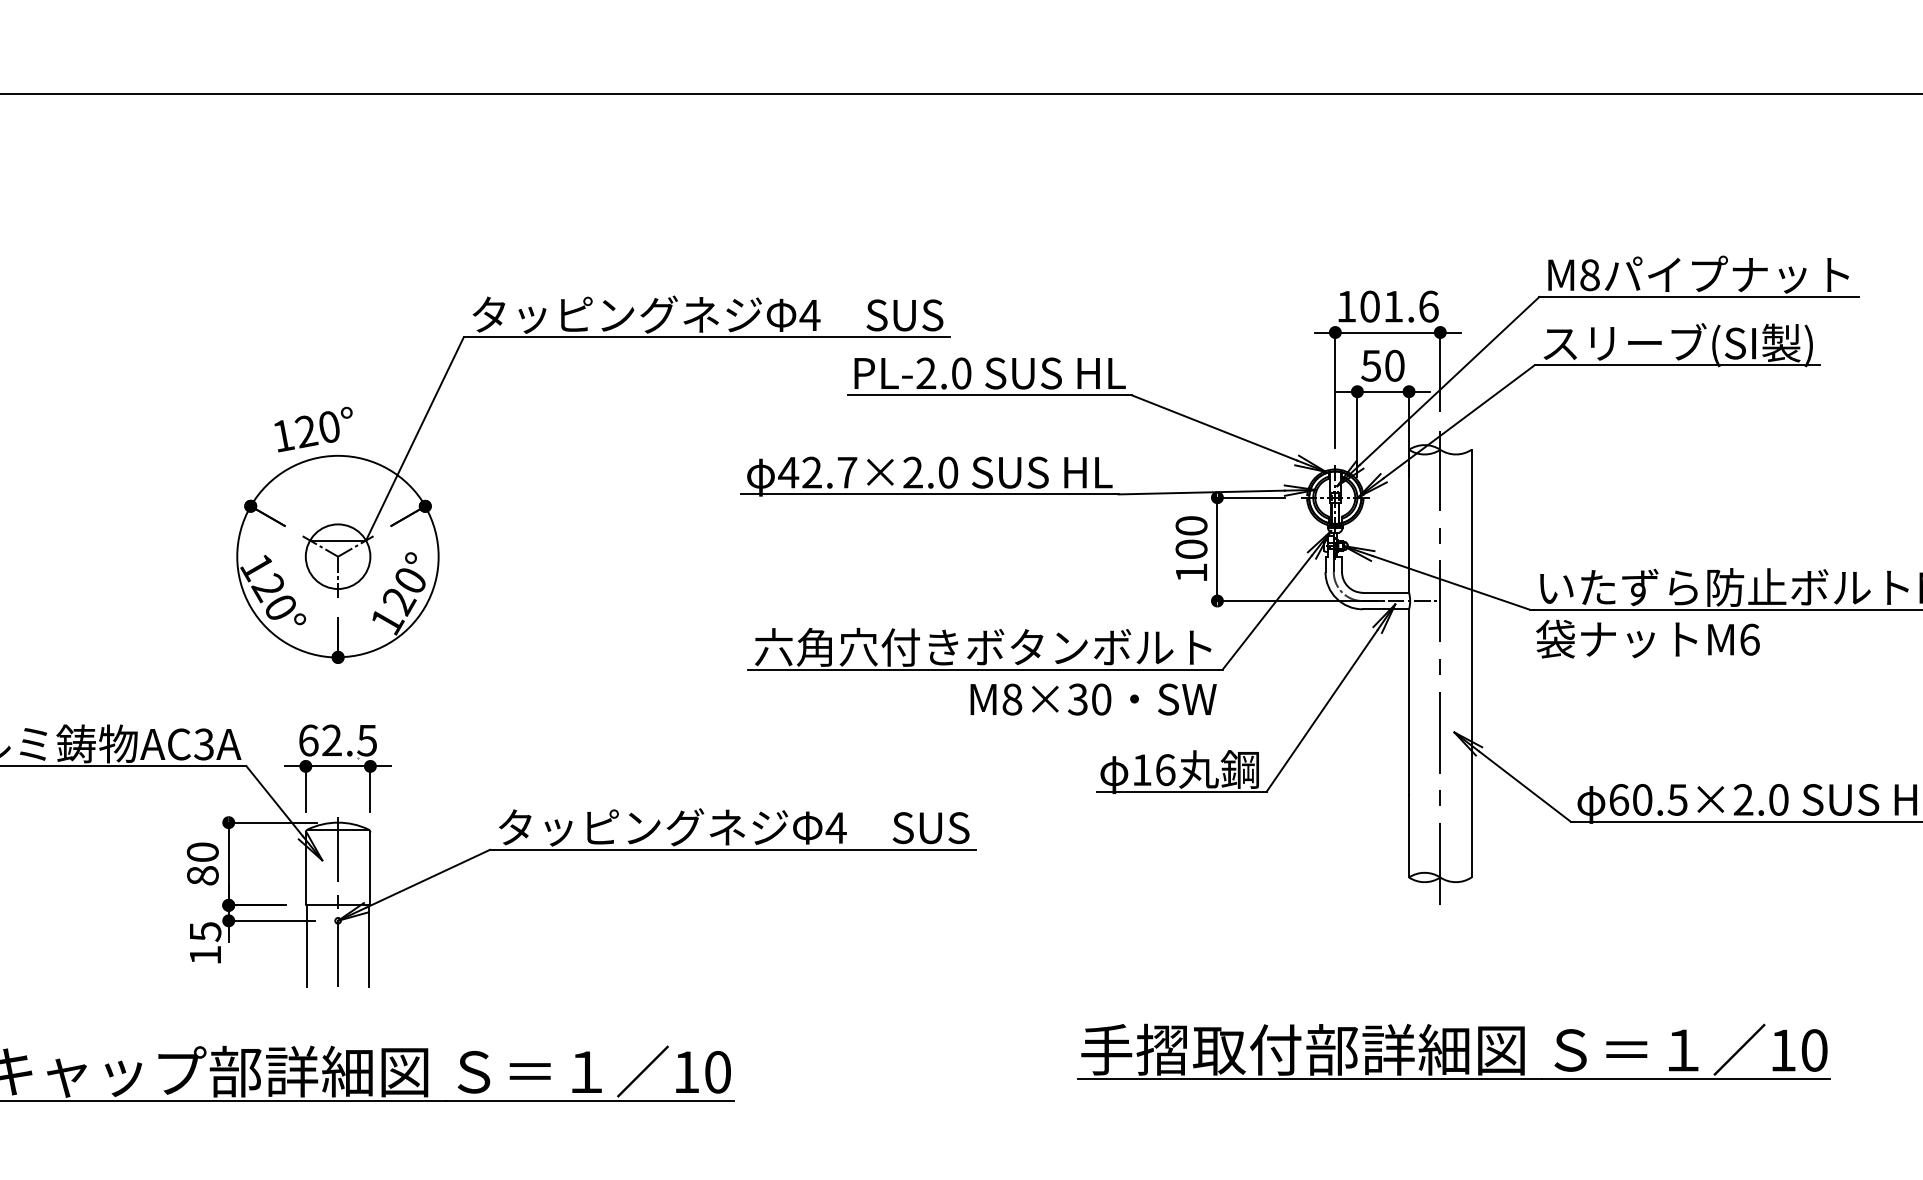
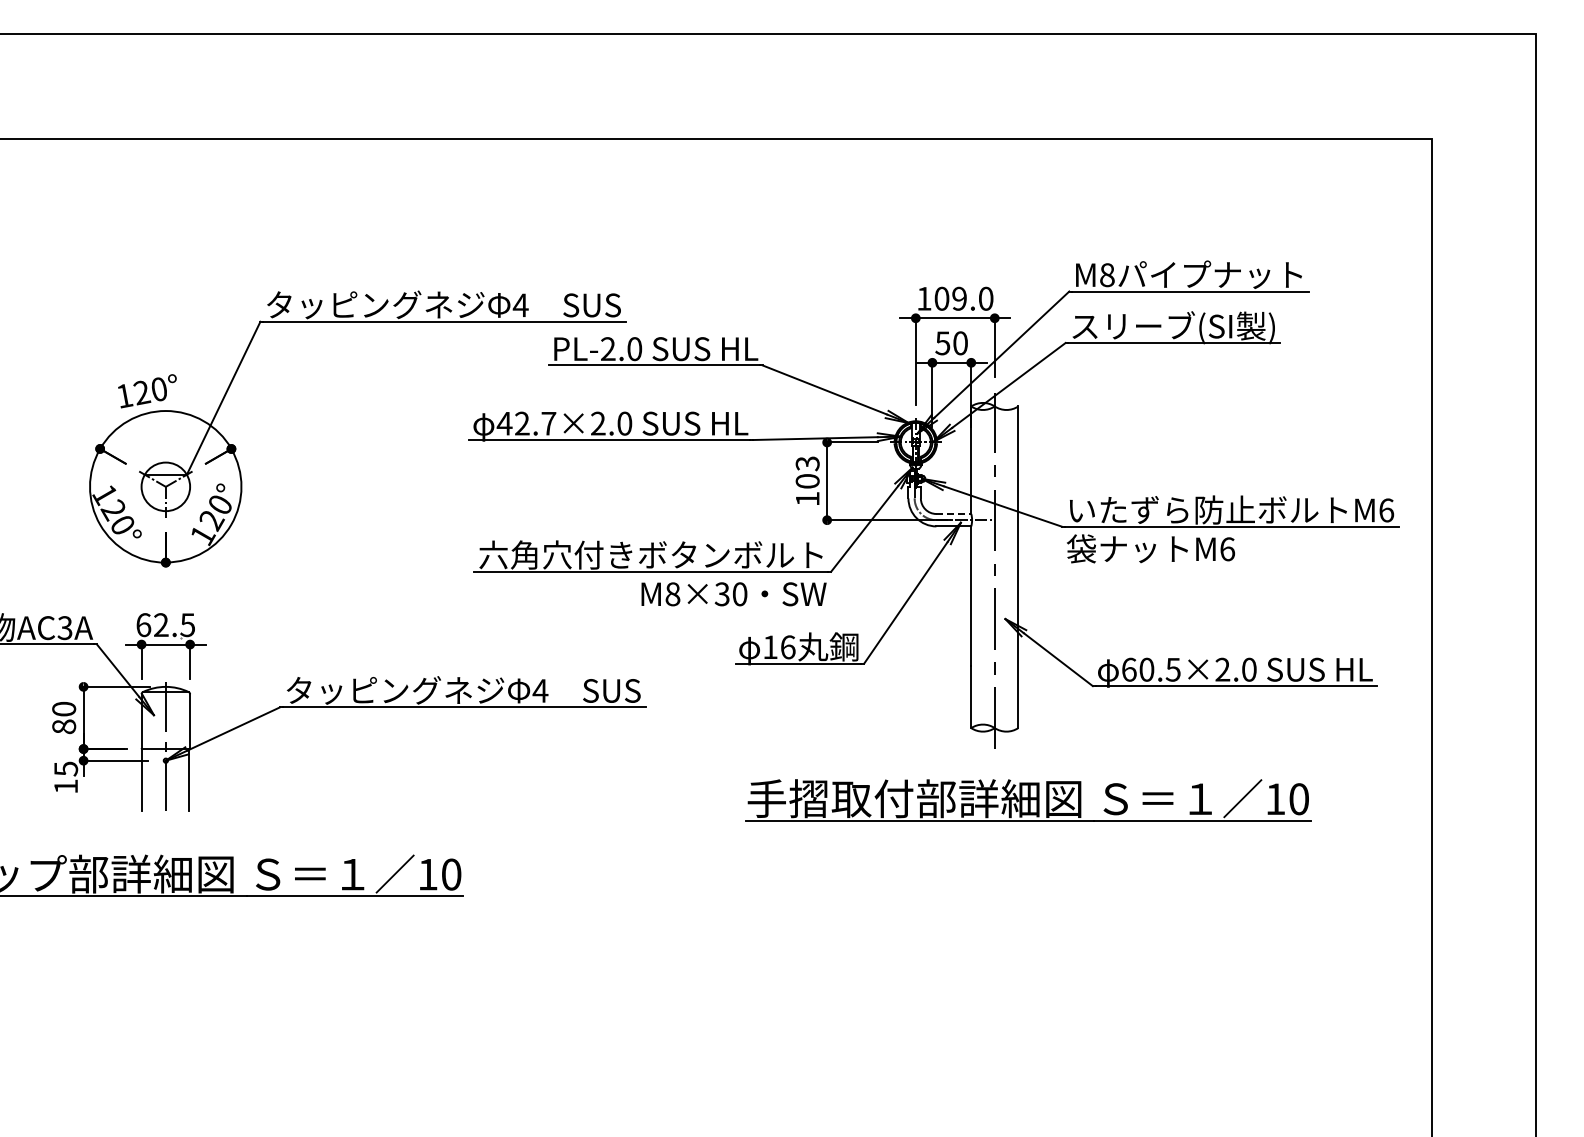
text: (1410, 306) -> (972, 298), 101.6 -> 109.0
text: (1191, 525) -> (807, 463), 100 -> 103
line: (1386, 592) -> (954, 513), solid -> dashed
part: (1454, 1052) -> (1028, 800), moved

